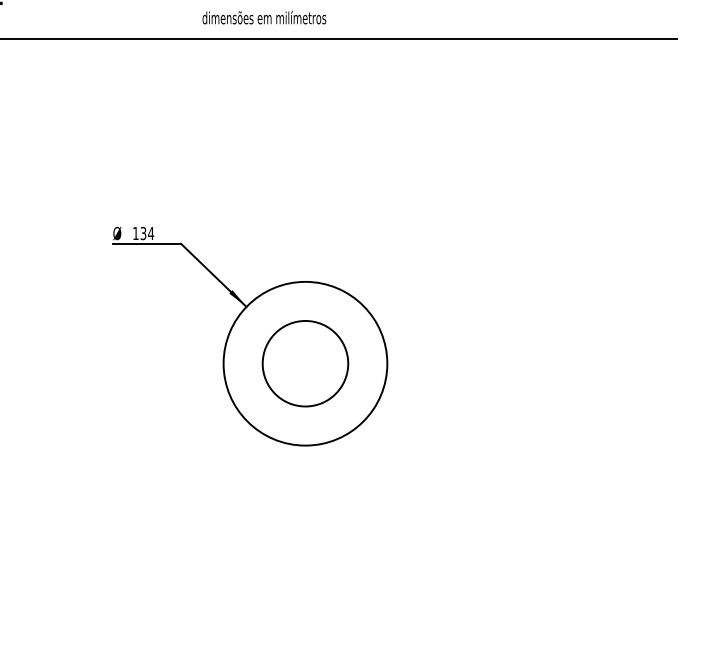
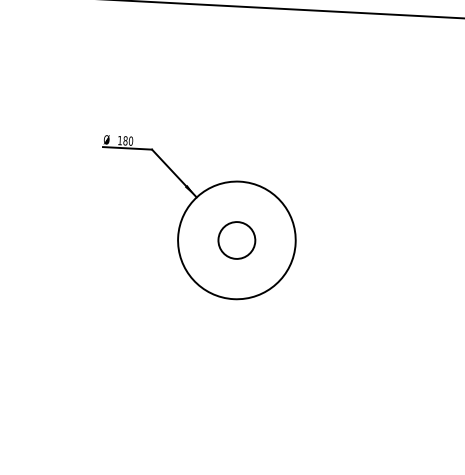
text: (147, 233) -> (128, 141), 134 -> 180
circle: (305, 363) -> (236, 240), size x0.6

